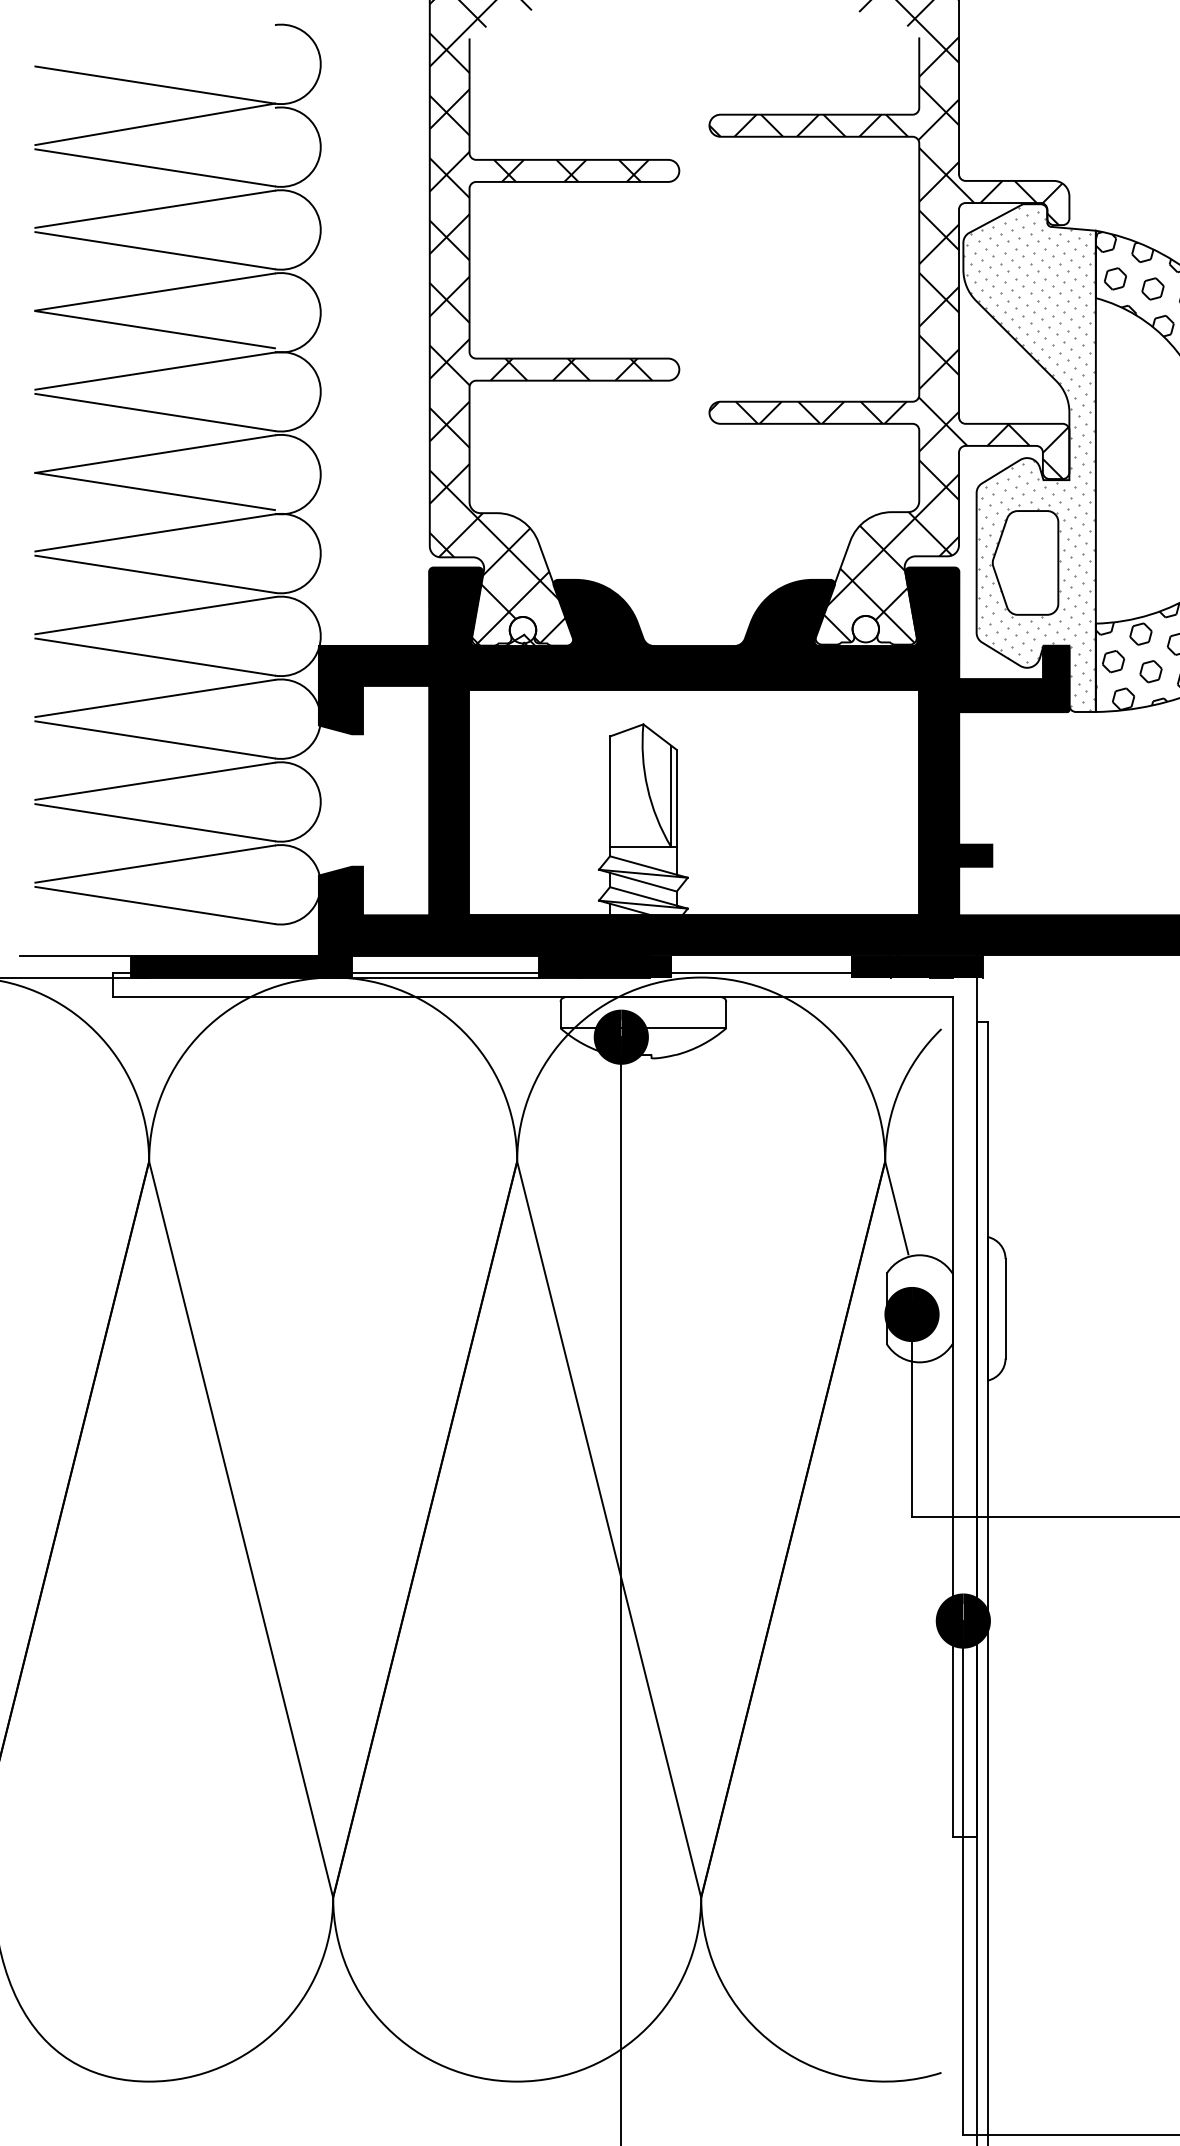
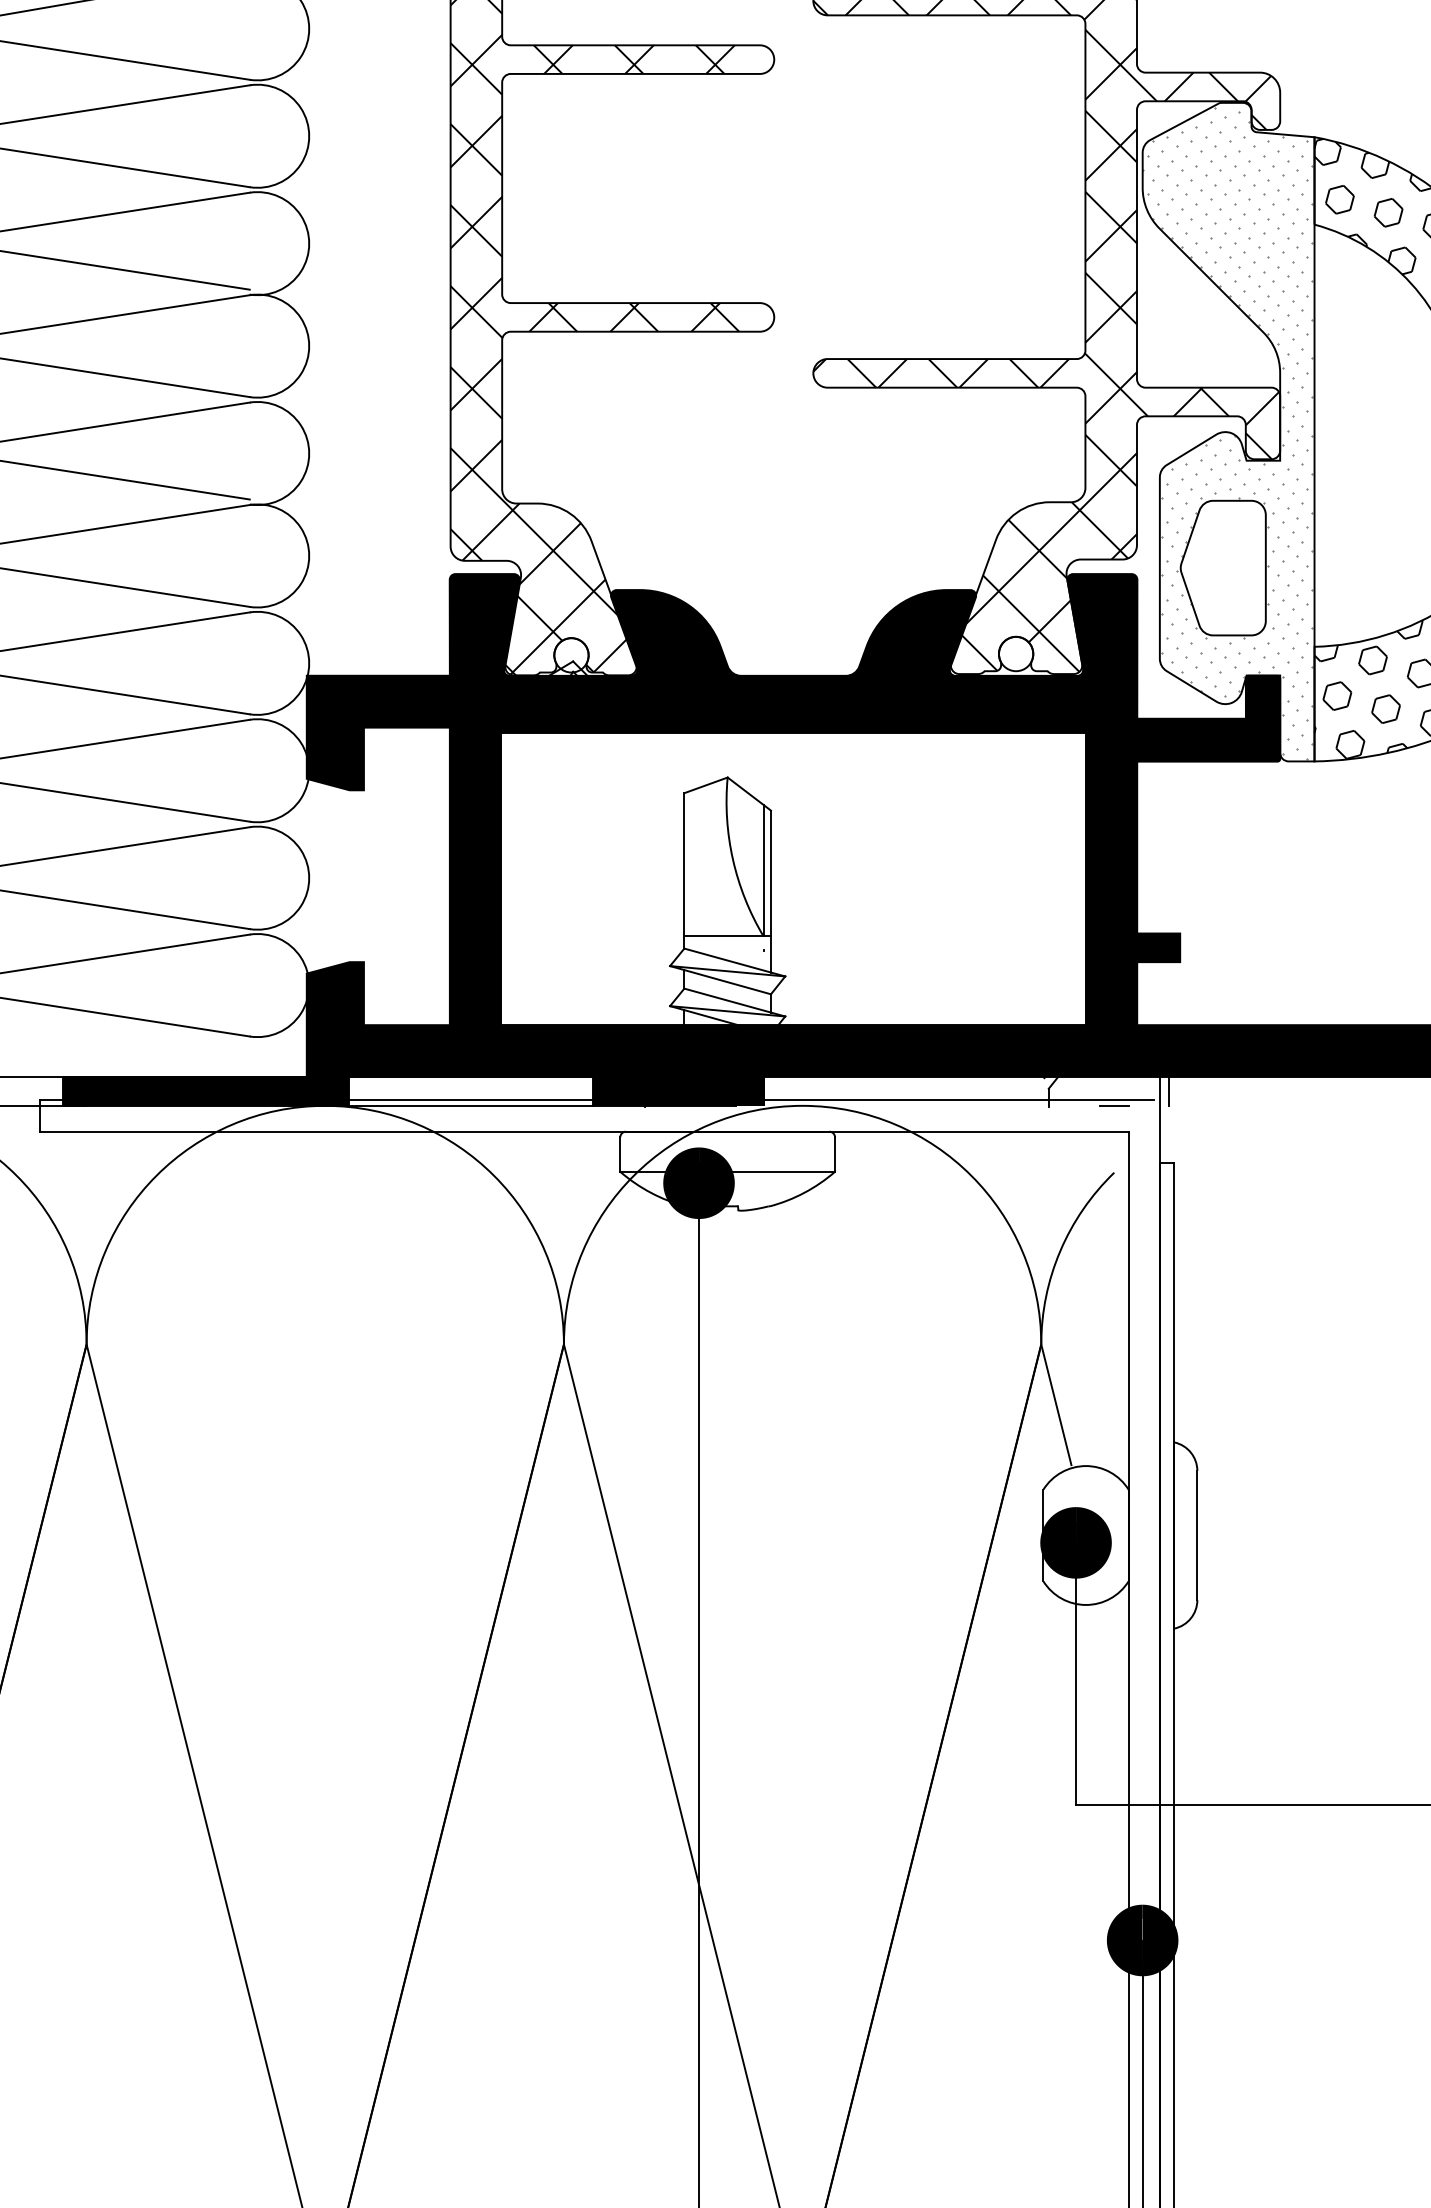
fill: (916, 966) -> (1081, 1091), removed

